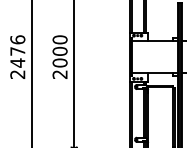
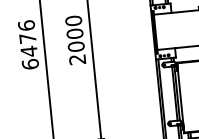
text: (17, 74) -> (30, 64), 2476 -> 6476

